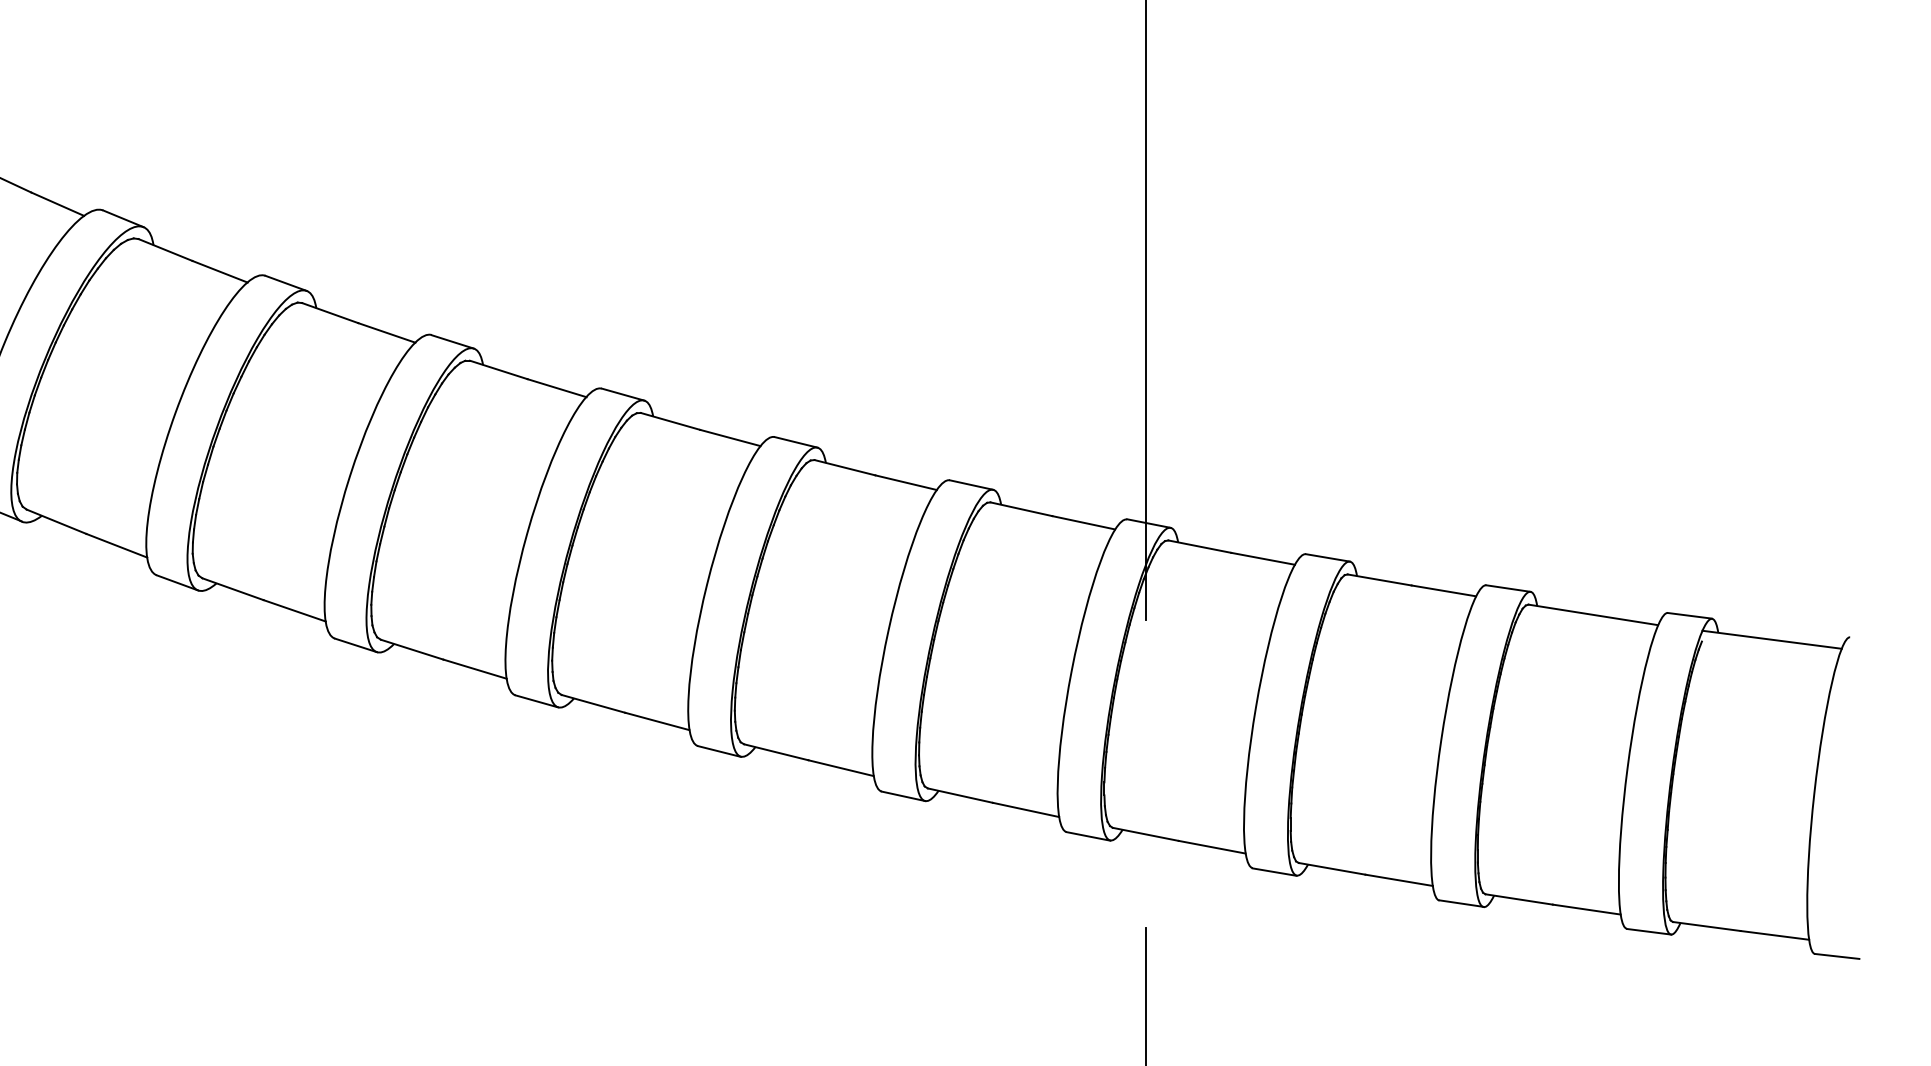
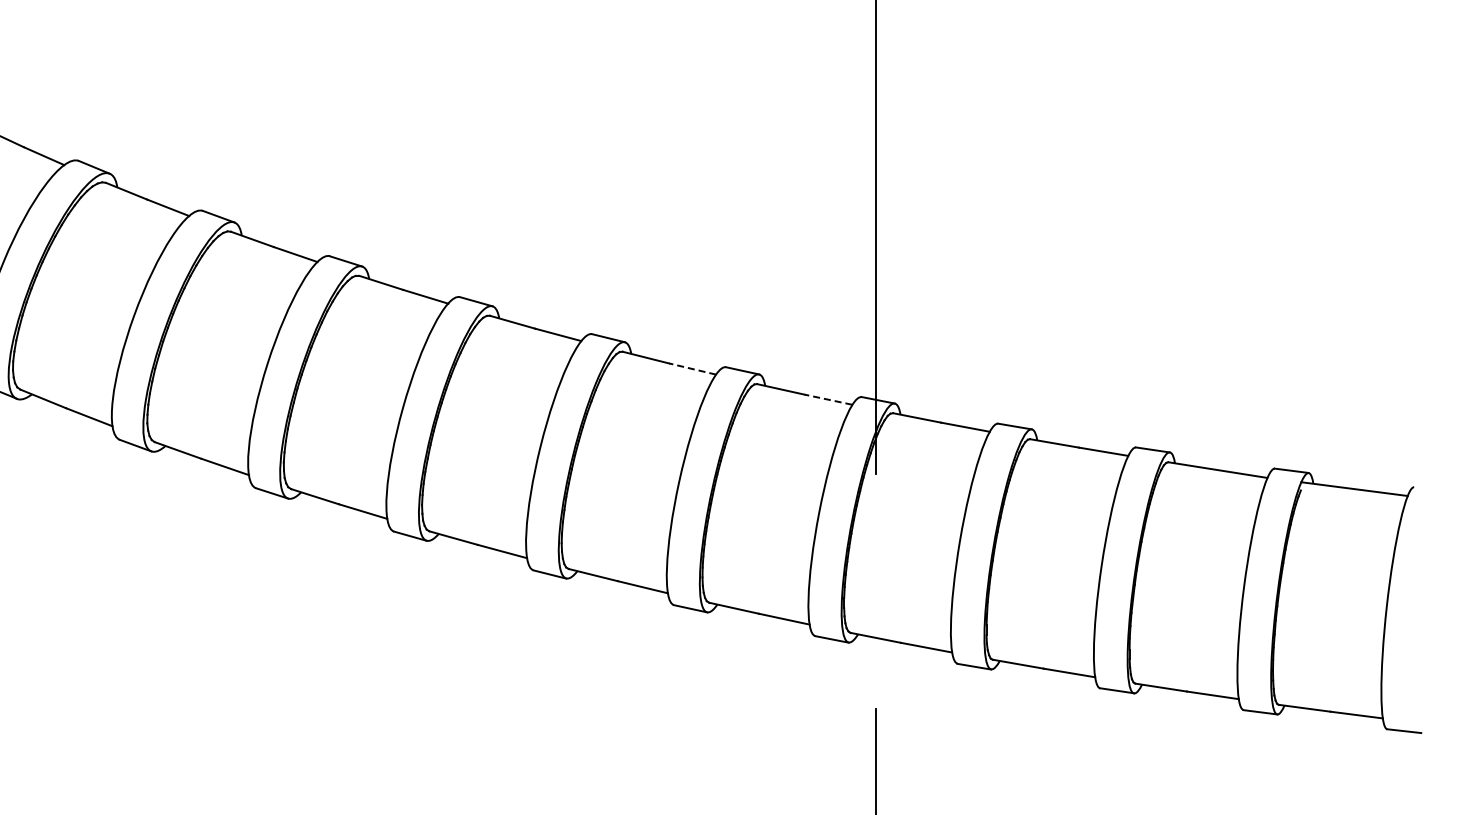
line: (905, 481) -> (692, 368), solid -> dashed
line: (1082, 522) -> (827, 399), solid -> dashed

